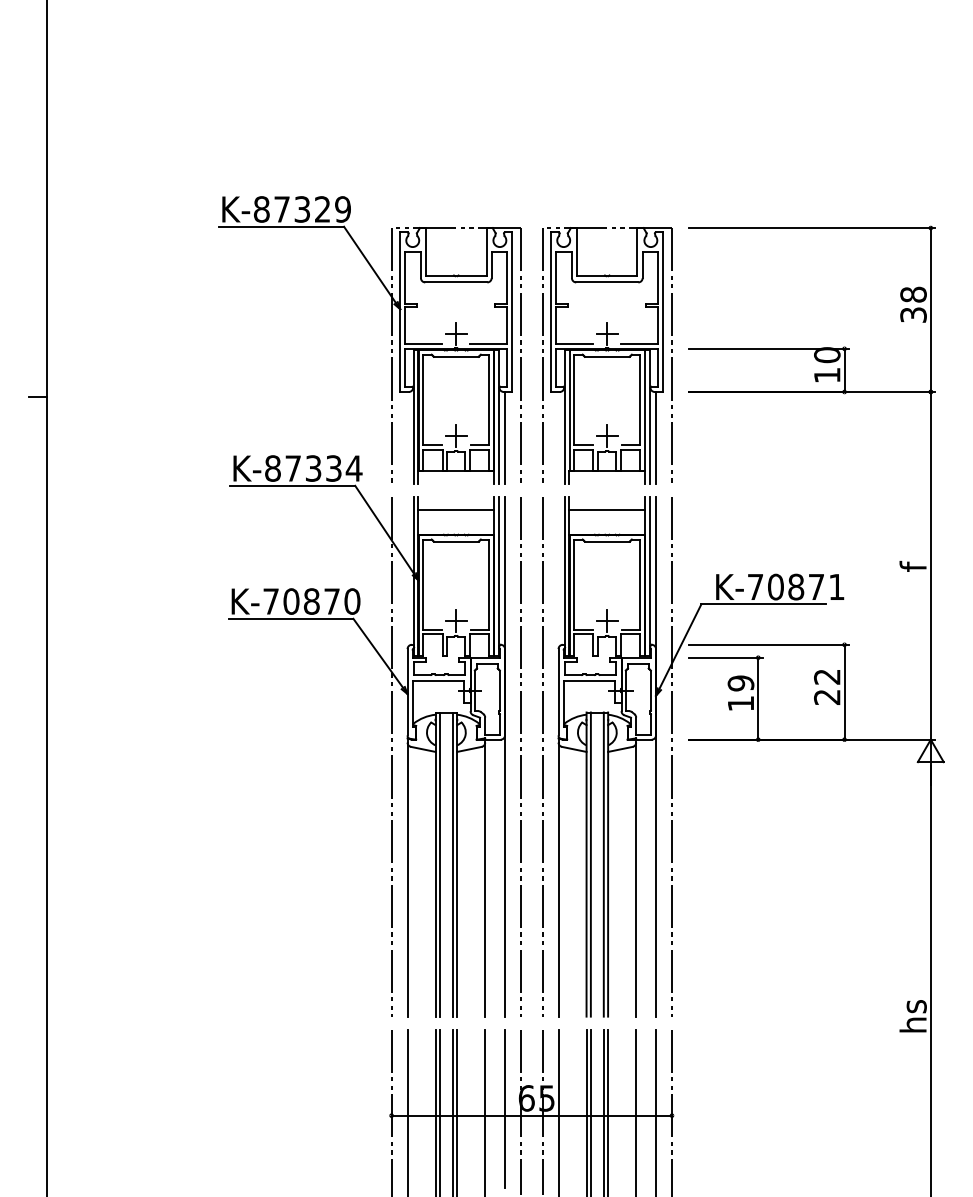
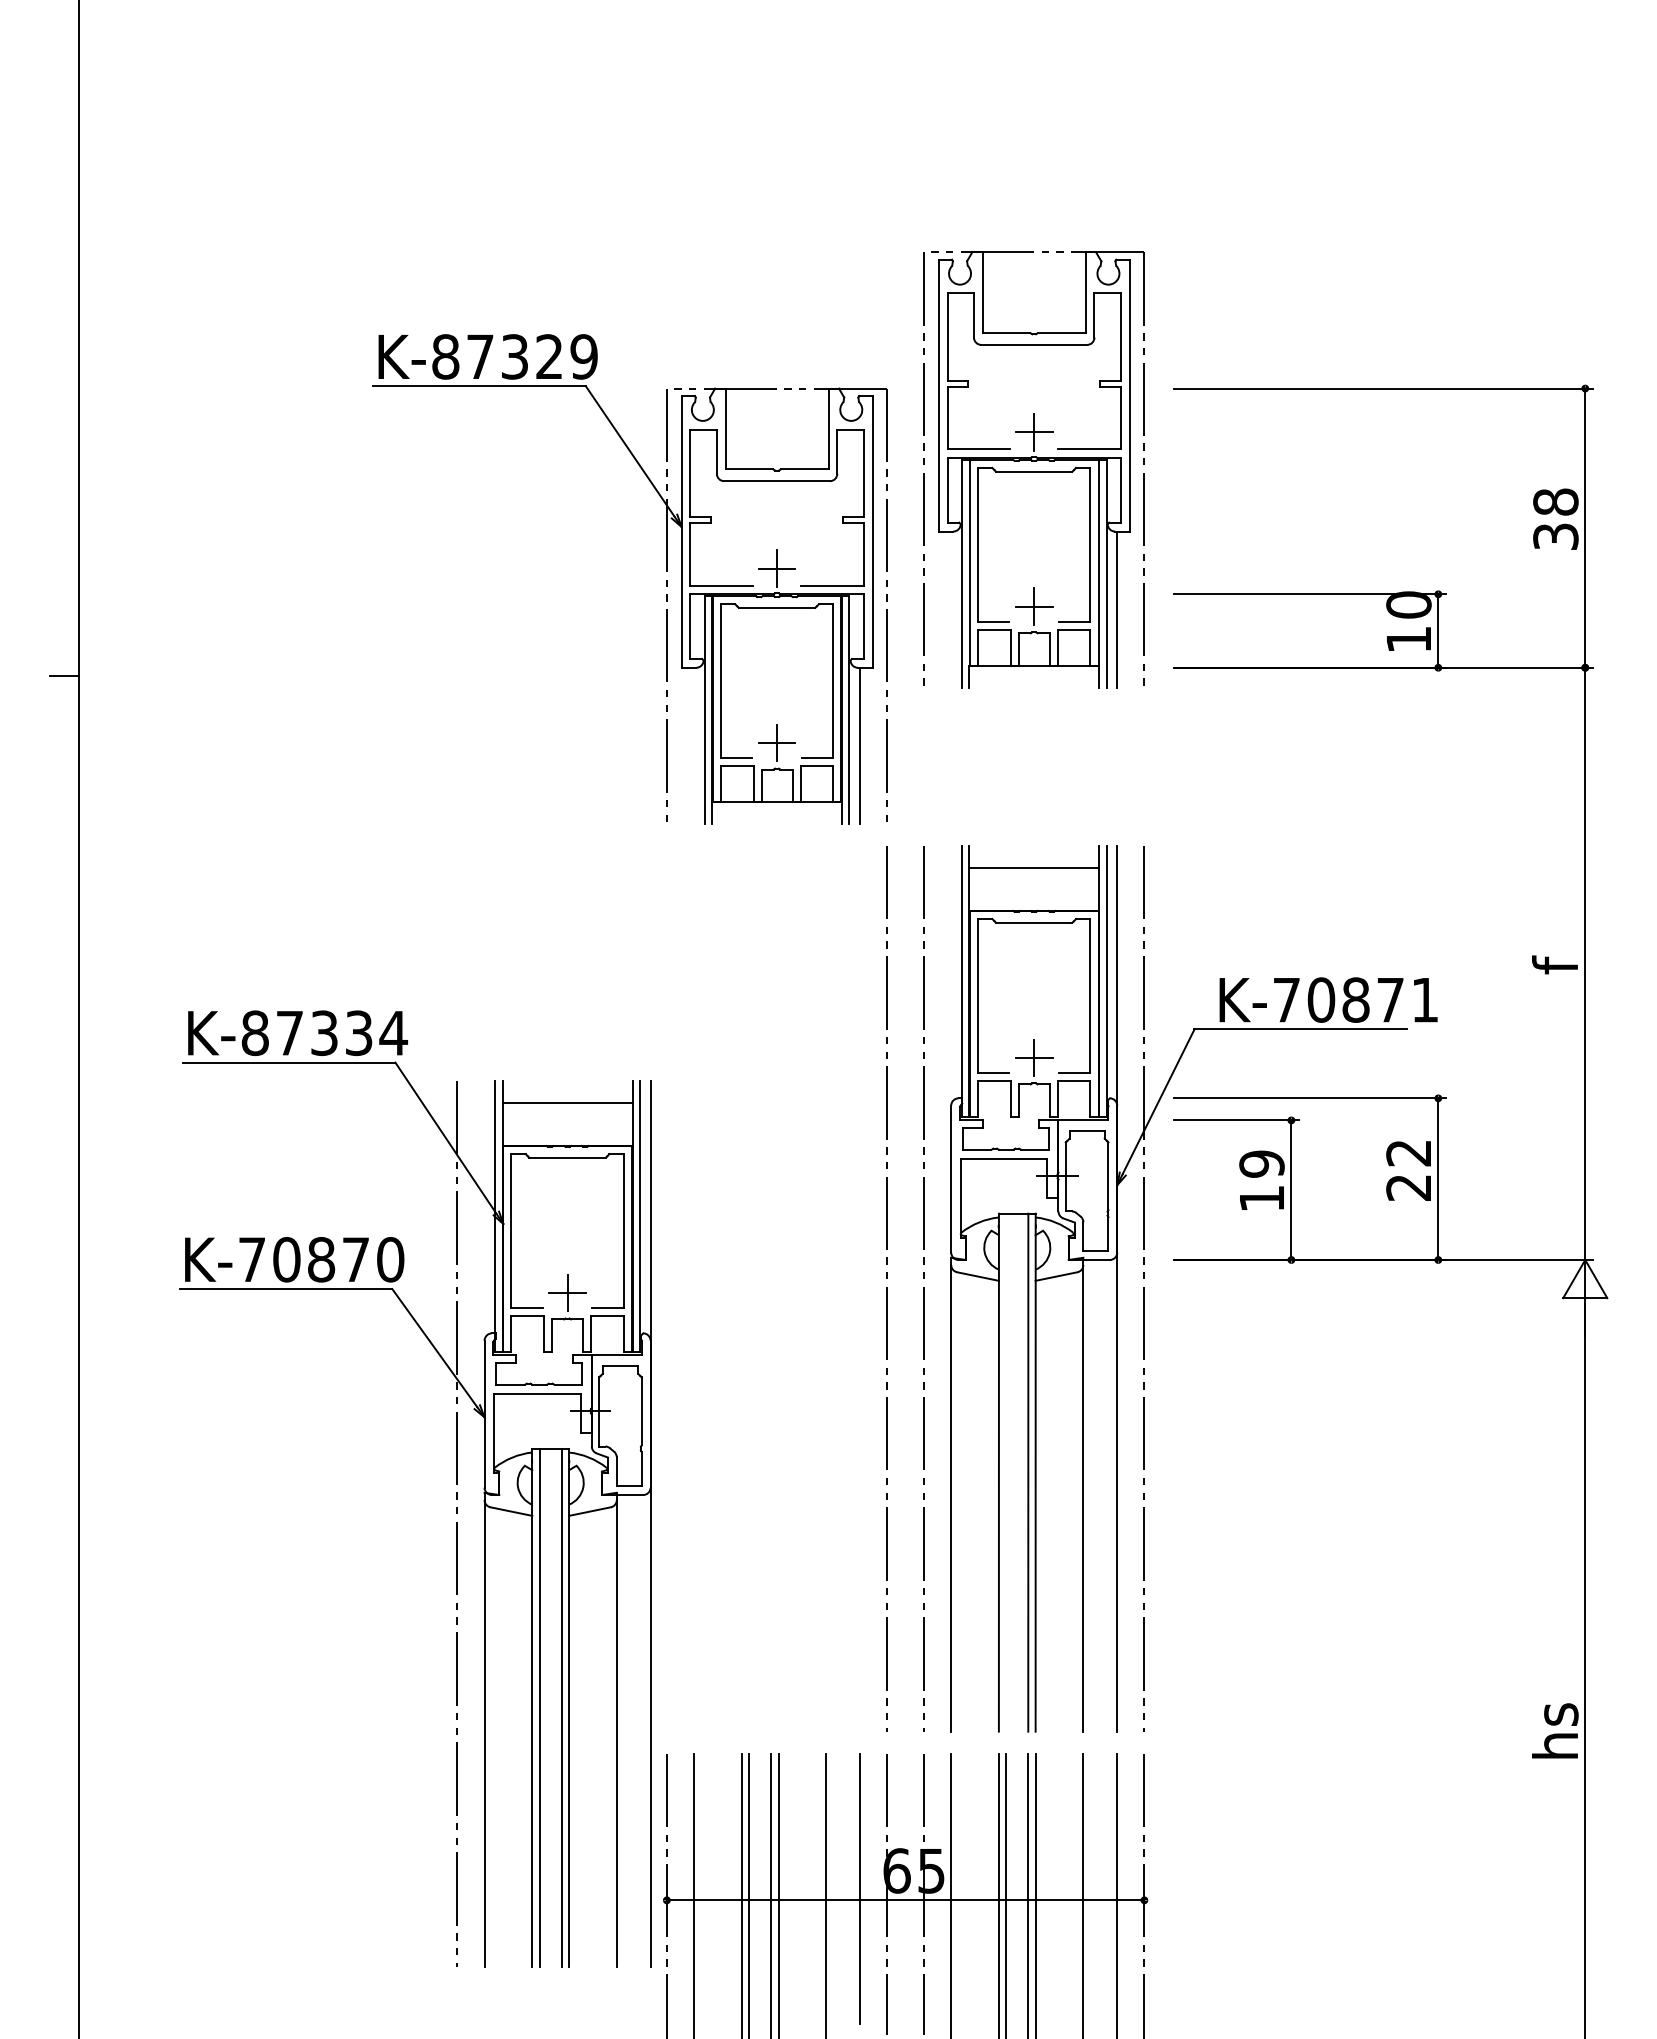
part: (607, 355) -> (1034, 469), moved
part: (391, 738) -> (457, 1492), moved
line: (590, 864) -> (1005, 1472), removed

